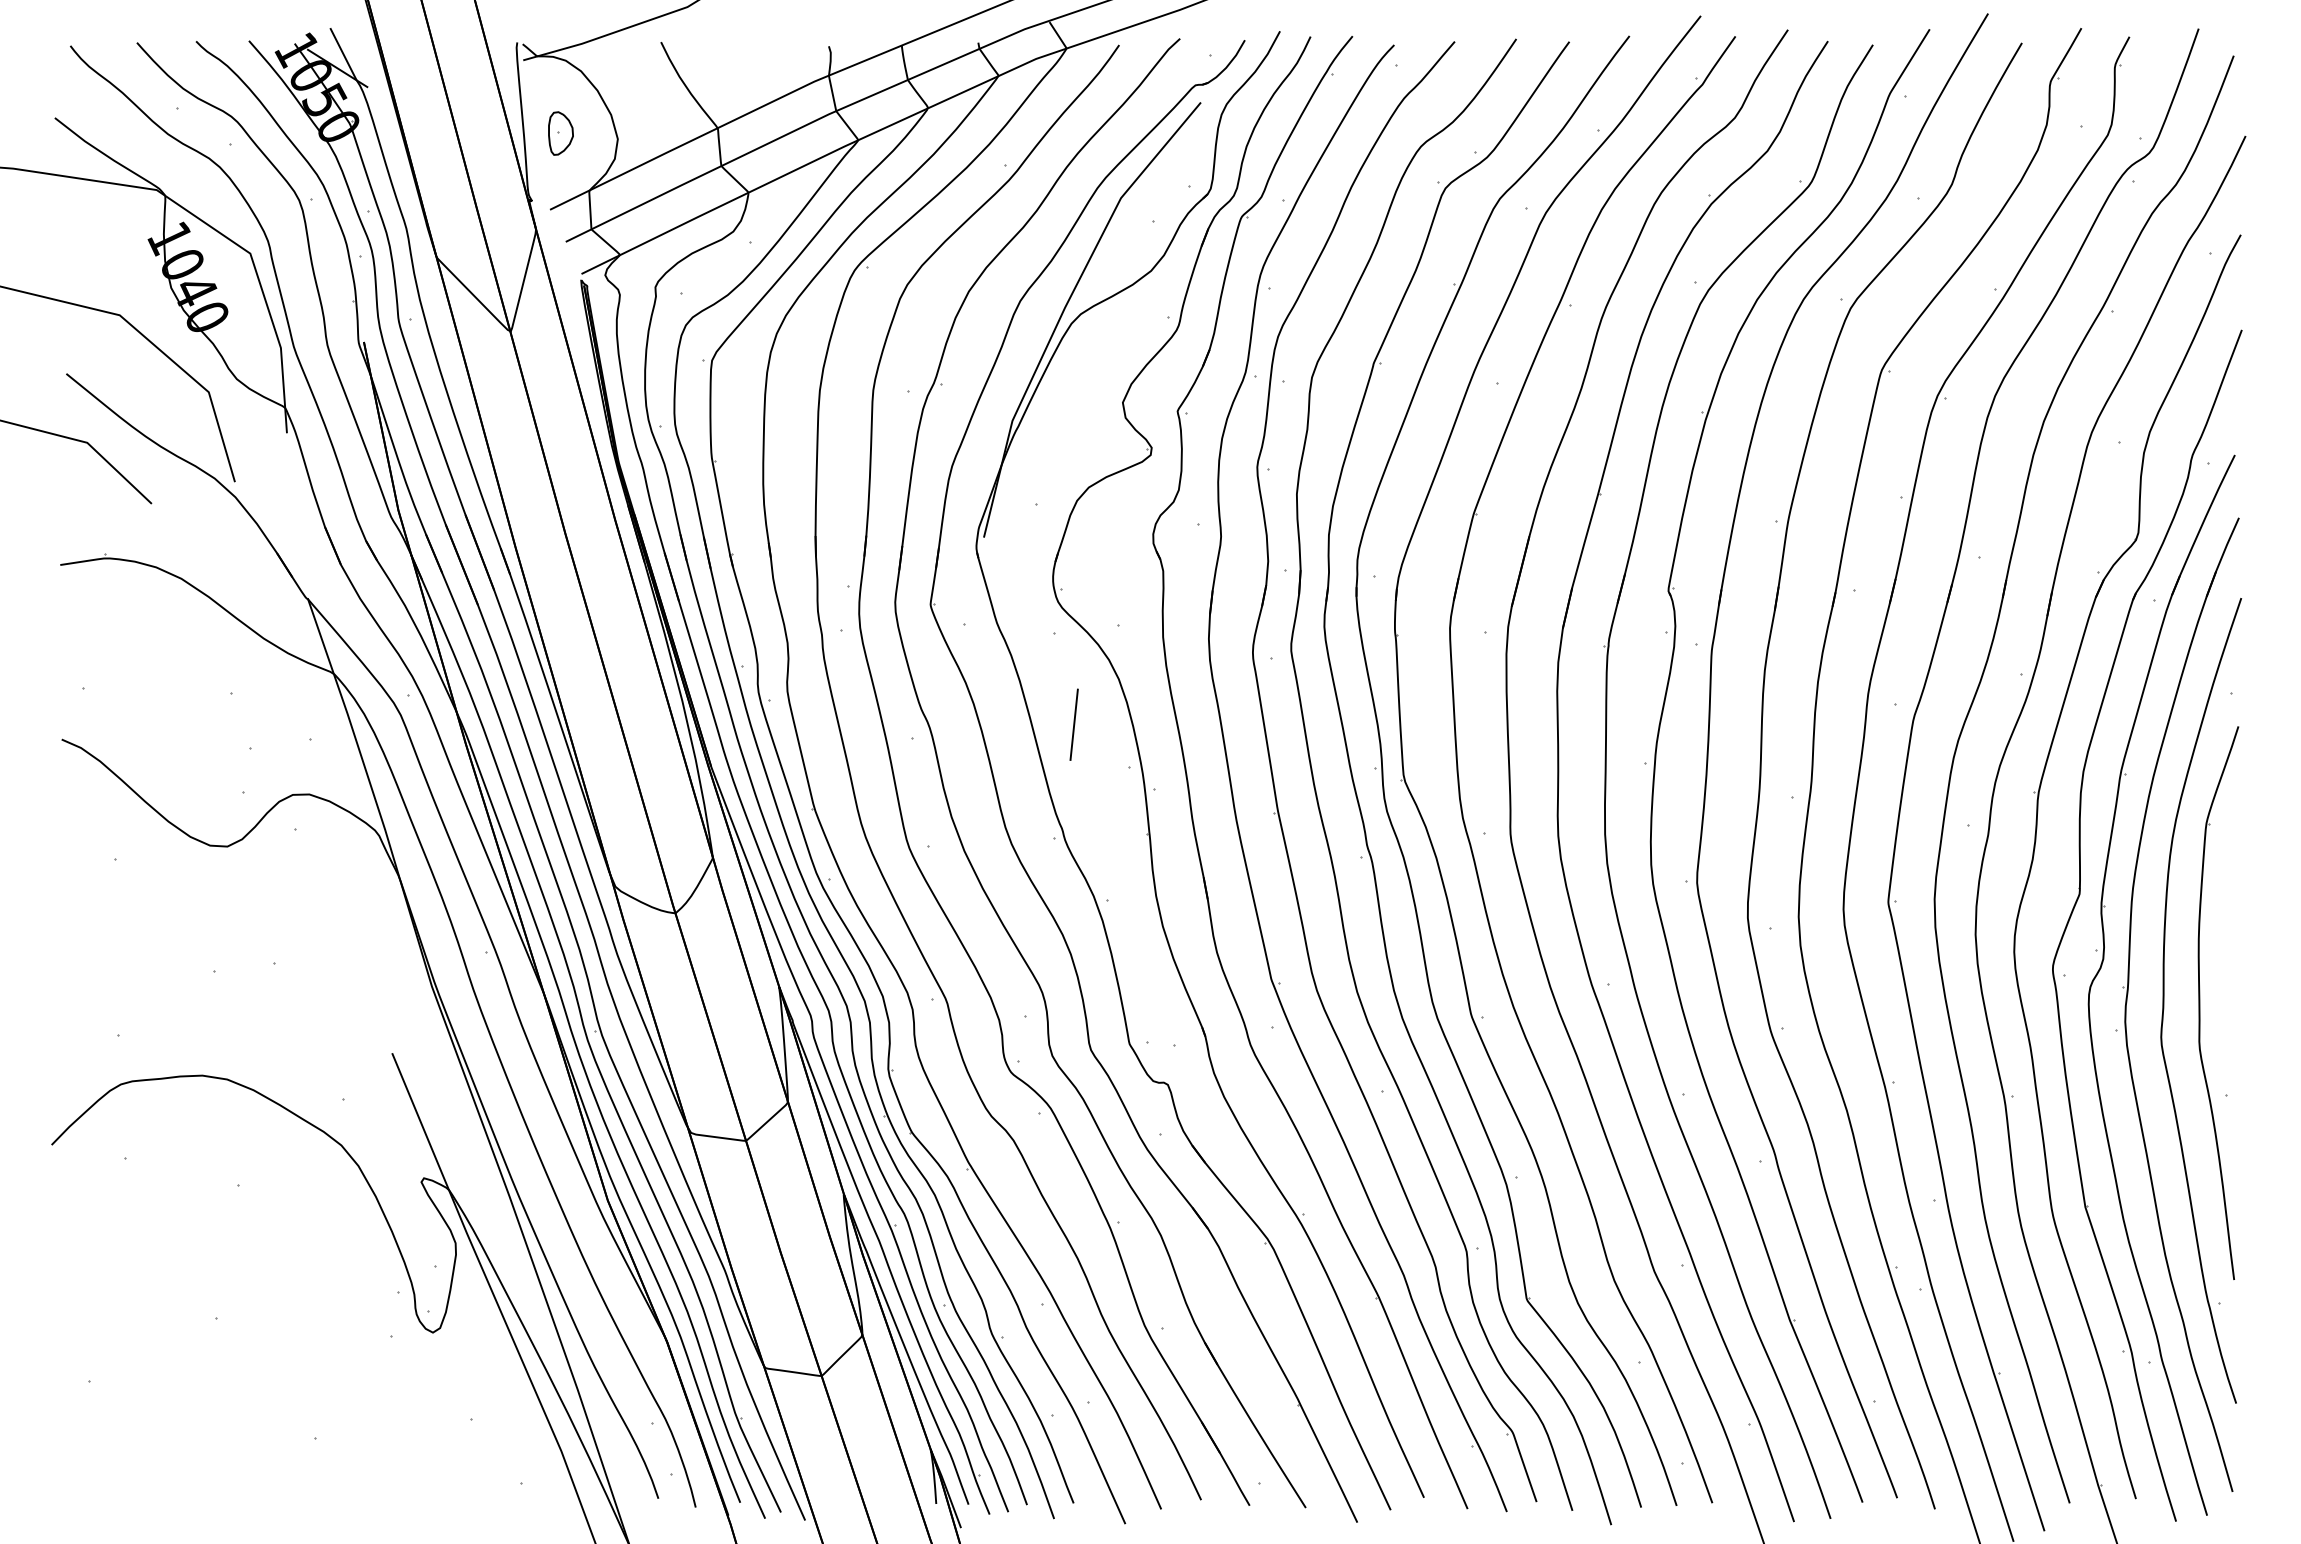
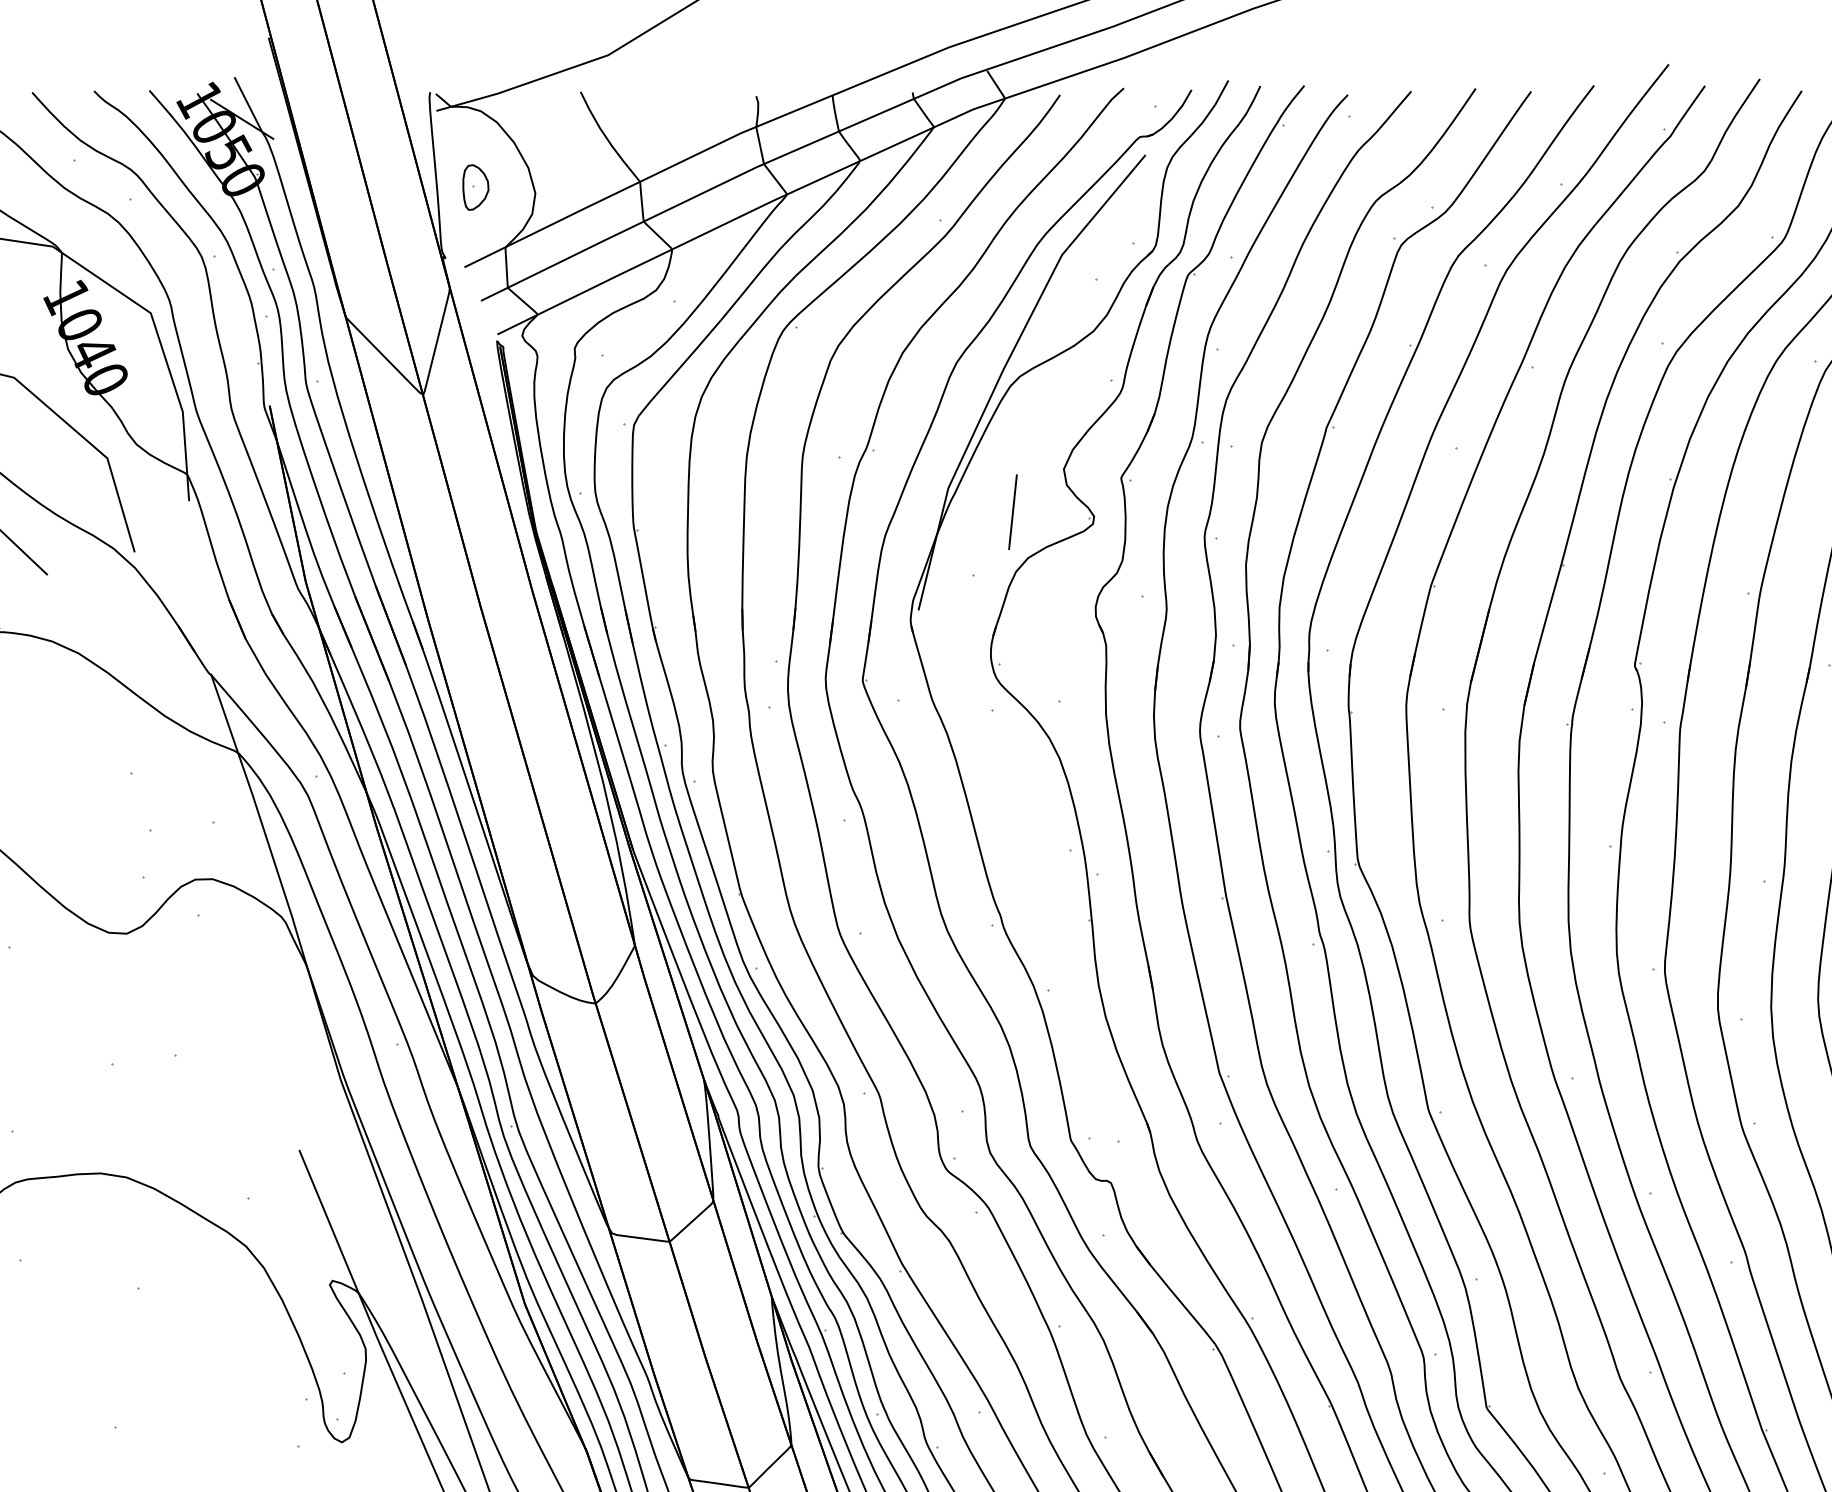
line: (1073, 724) -> (1012, 511), moved

